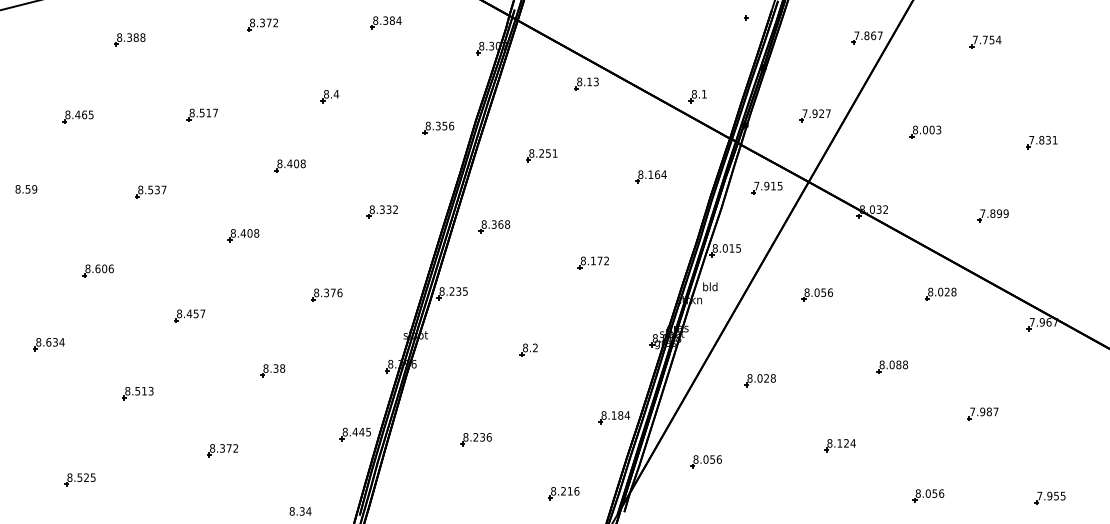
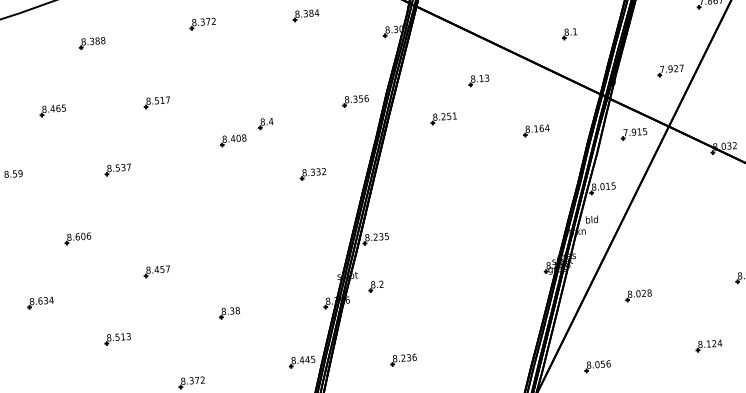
part: (586, 83) -> (478, 80), moved
part: (329, 96) -> (265, 123), moved
part: (697, 96) -> (569, 33), moved
part: (494, 226) -> (407, 180), removed
part: (243, 235) -> (197, 201), removed
part: (592, 262) -> (491, 205), removed
part: (326, 294) -> (270, 246), removed
part: (816, 294) -> (681, 220), removed
part: (528, 349) -> (375, 285), moved
part: (614, 417) -> (518, 334), removed

